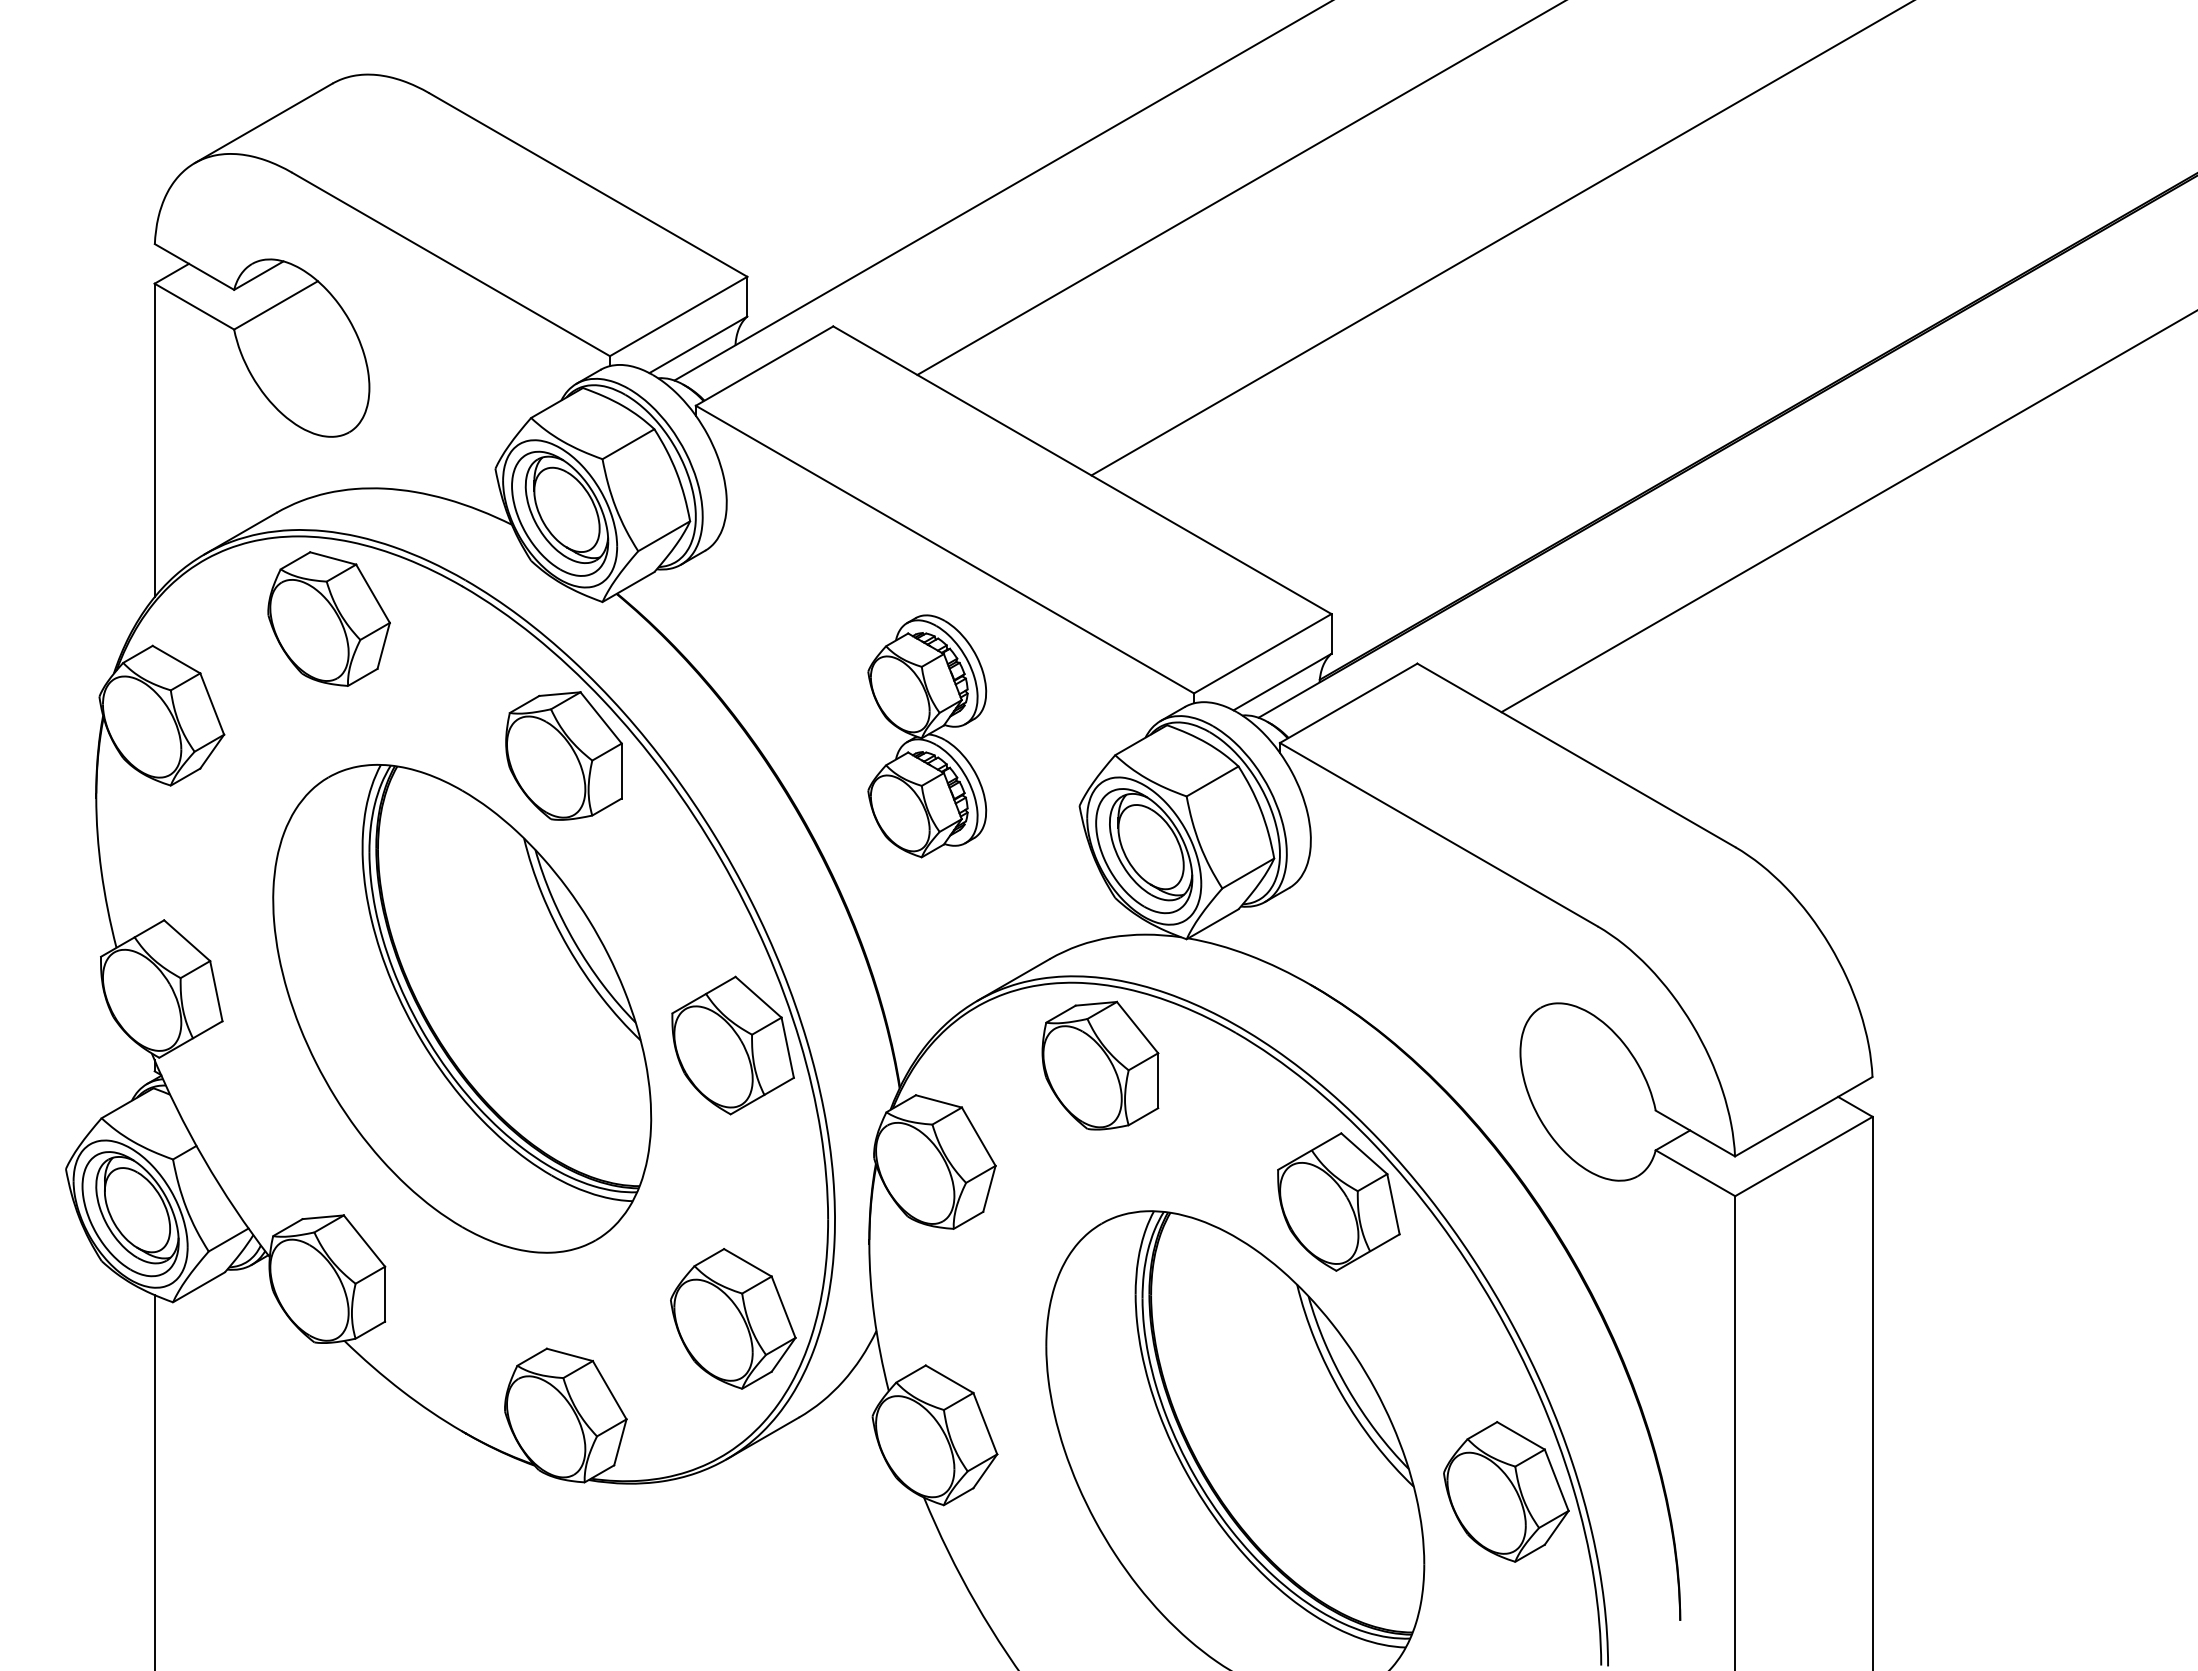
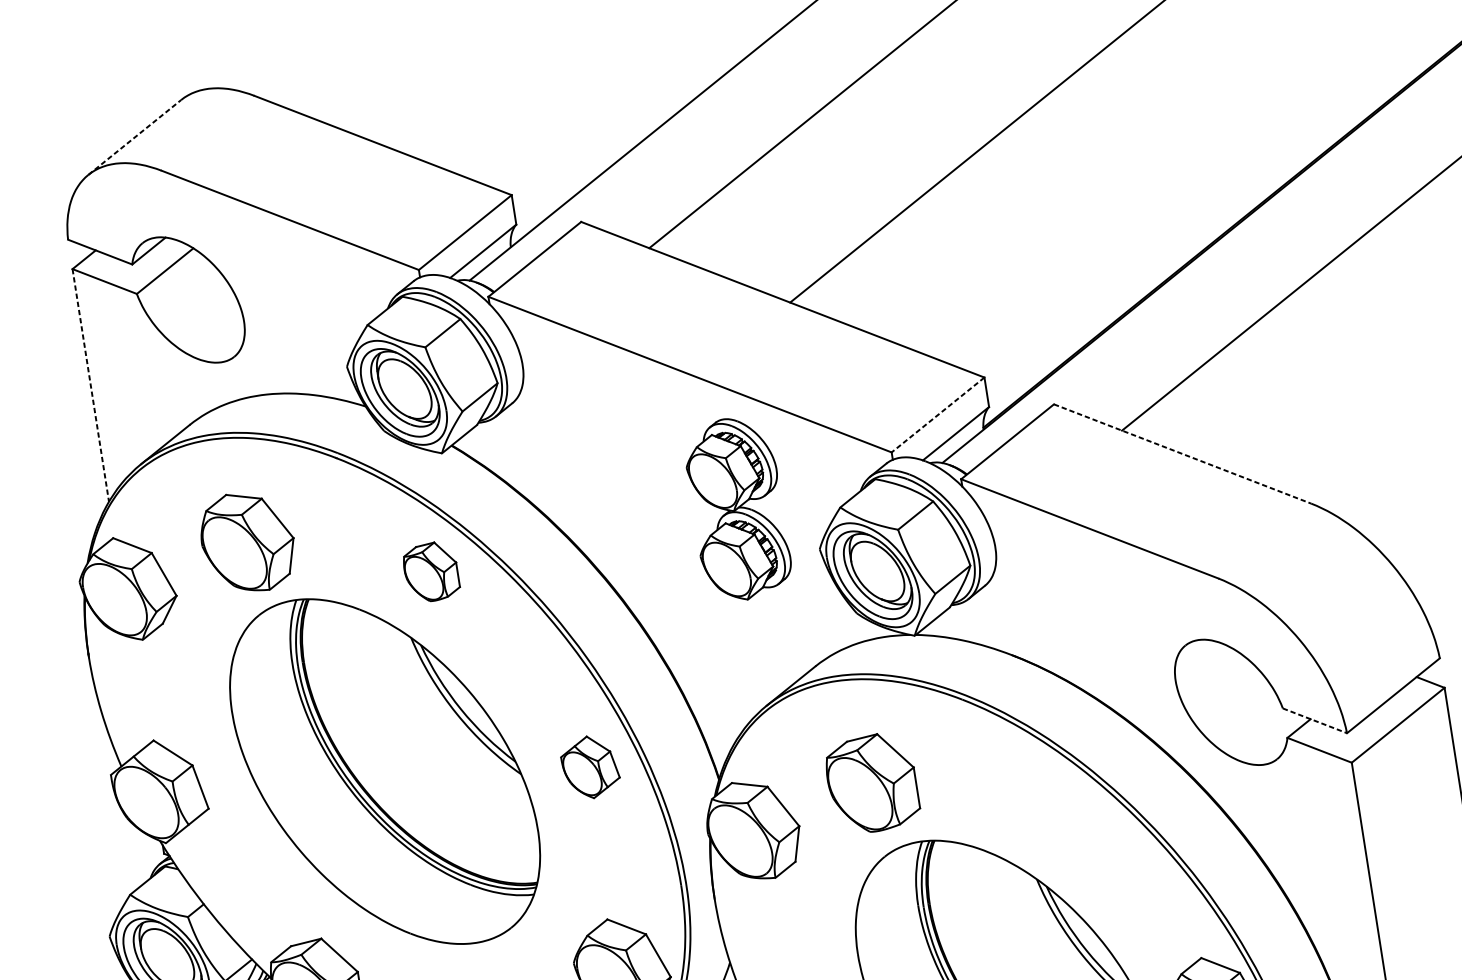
line: (264, 123) -> (135, 137), solid -> dashed
line: (154, 440) -> (90, 385), solid -> dashed
part: (328, 618) -> (247, 541), moved
line: (1262, 653) -> (937, 414), solid -> dashed
part: (927, 736) -> (738, 509), moved
part: (563, 755) -> (430, 571), size x0.6
line: (1576, 755) -> (1182, 454), solid -> dashed
part: (732, 1045) -> (590, 767), size x0.6
part: (1100, 1065) -> (872, 783), moved
line: (1695, 1133) -> (1315, 720), solid -> dashed
part: (1338, 1201) -> (1057, 812), removed

